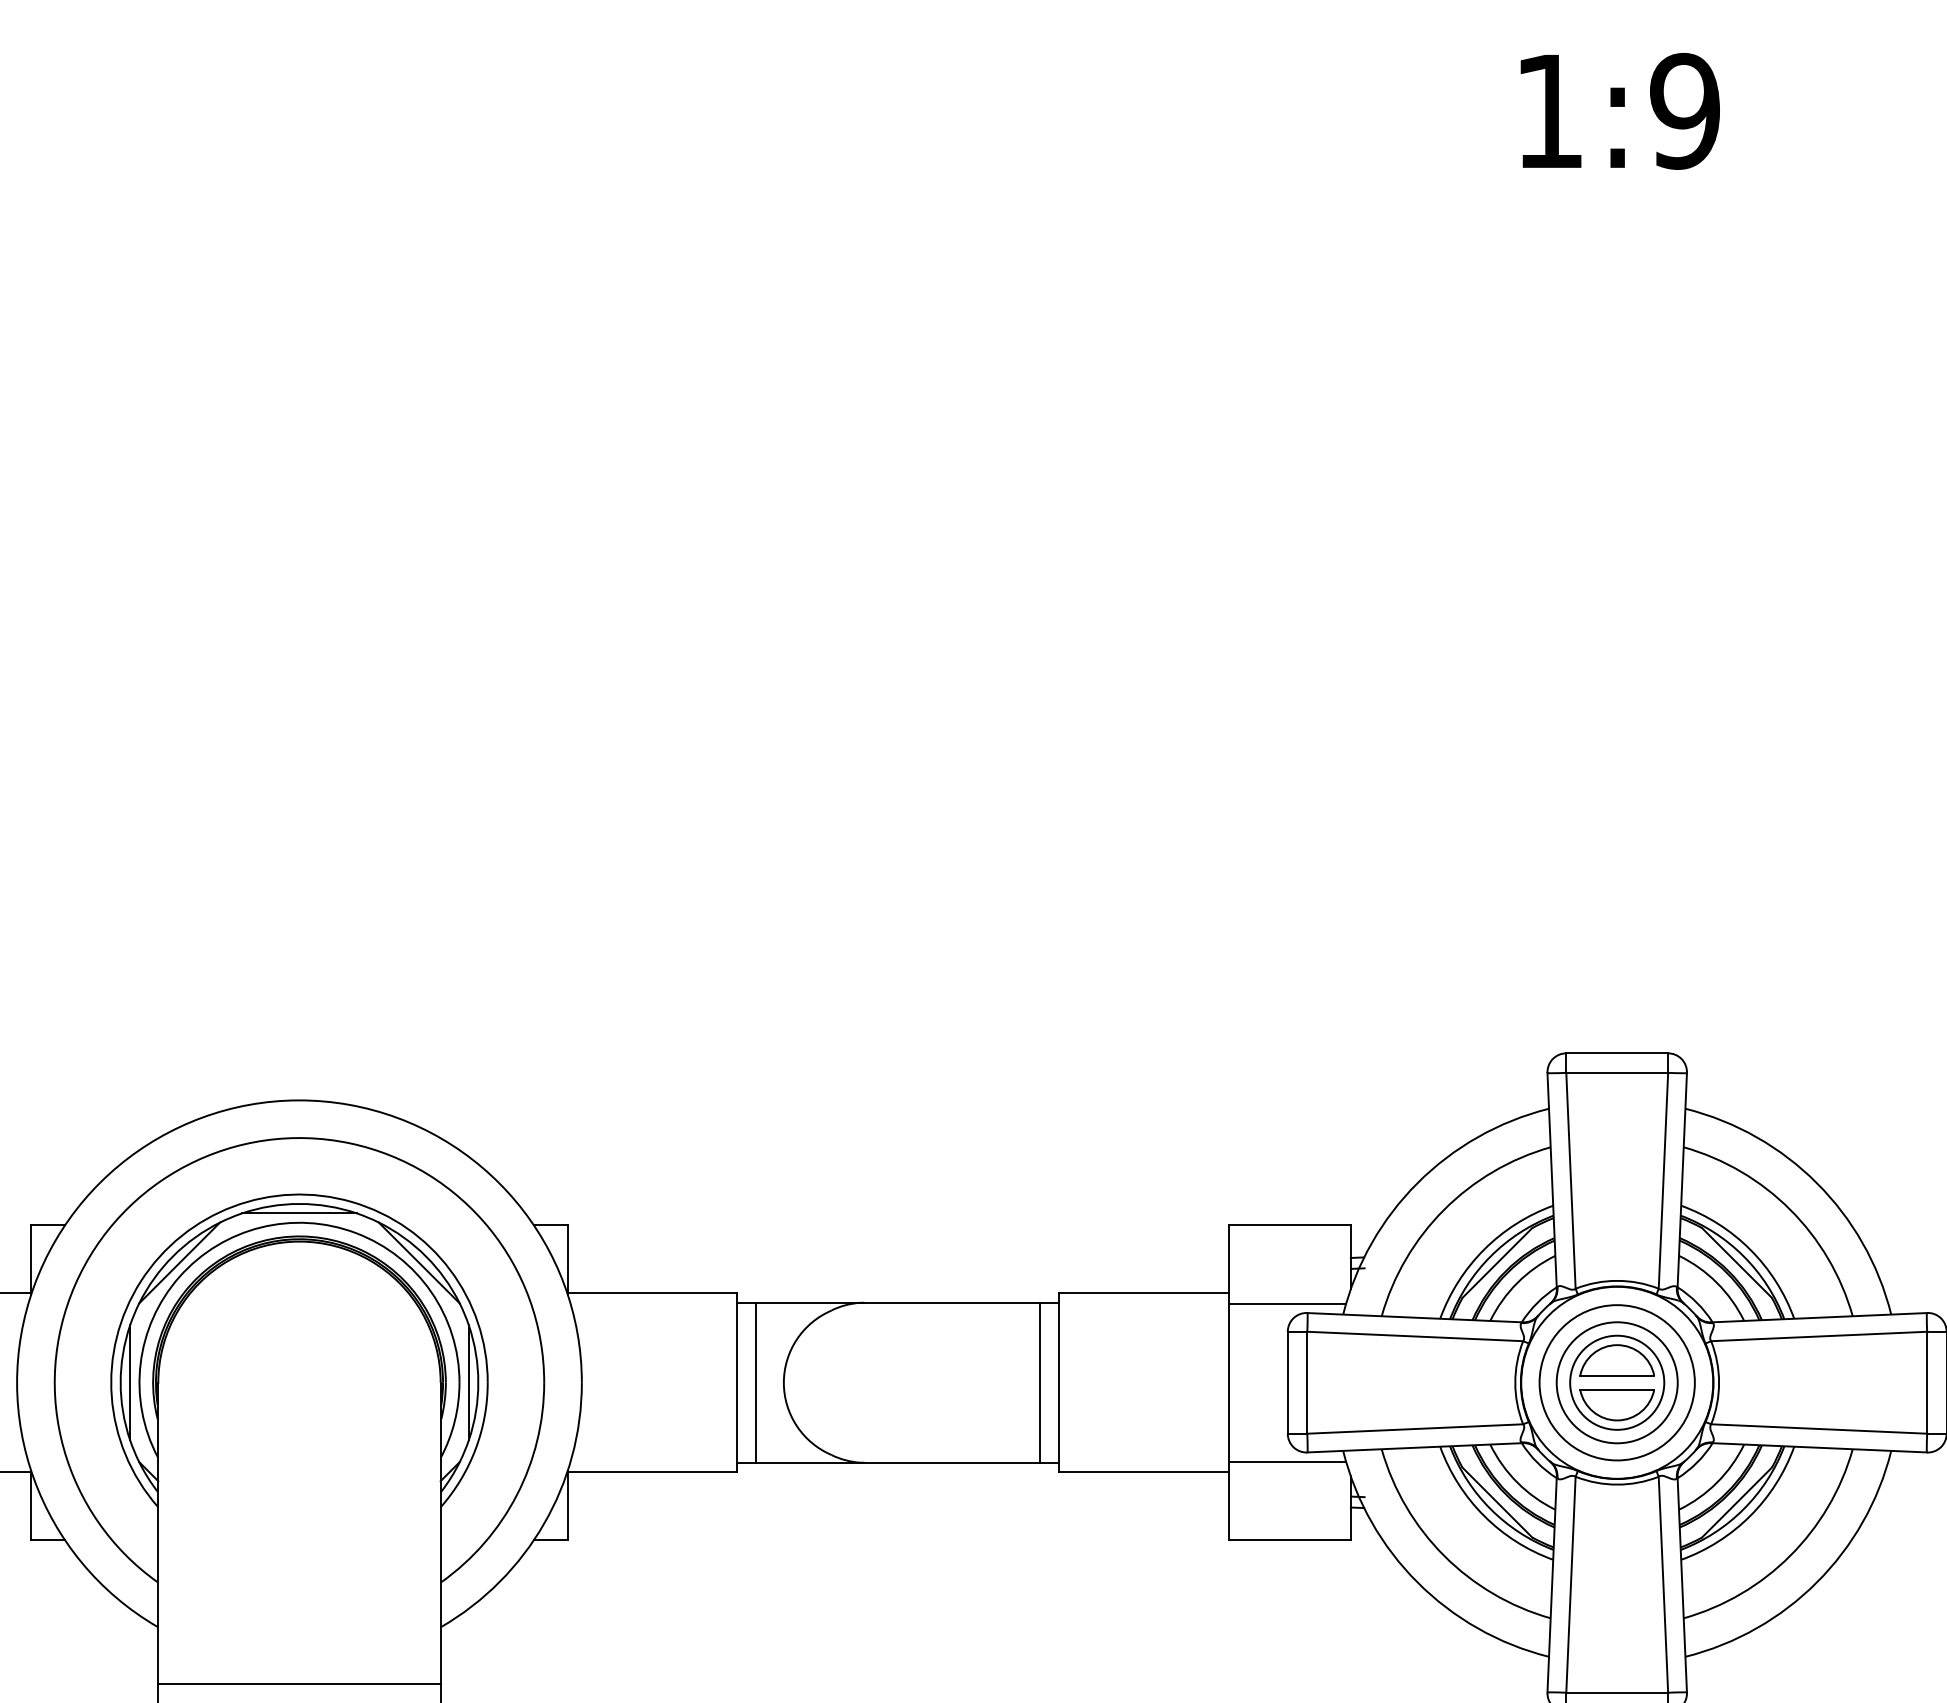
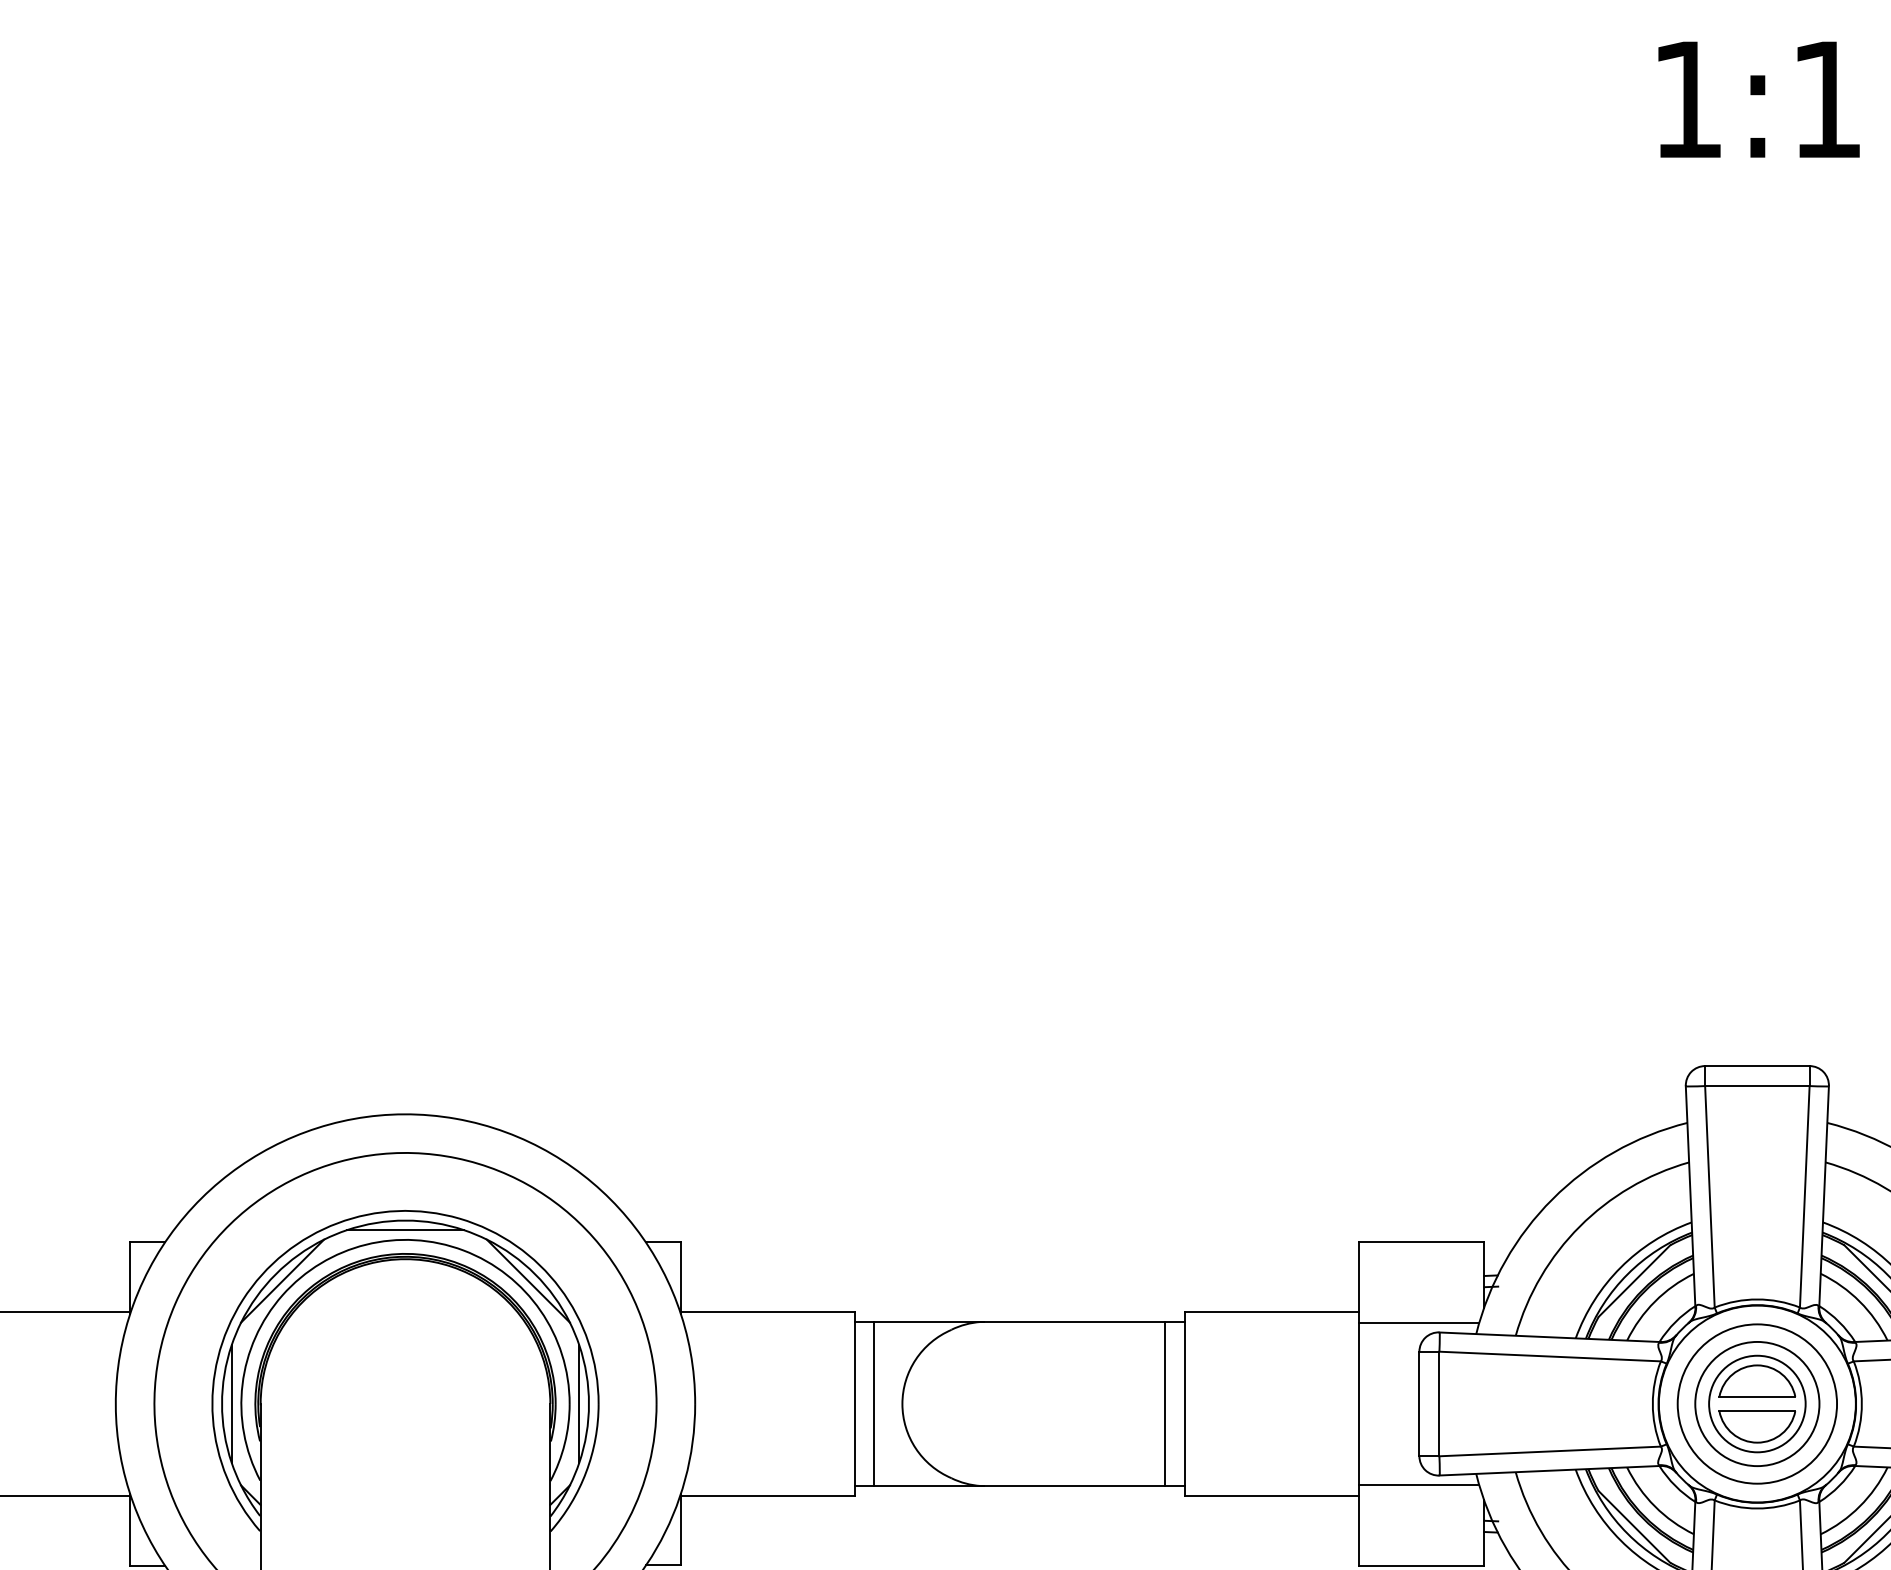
text: (1684, 110) -> (1826, 98), 1:9 -> 1:1

